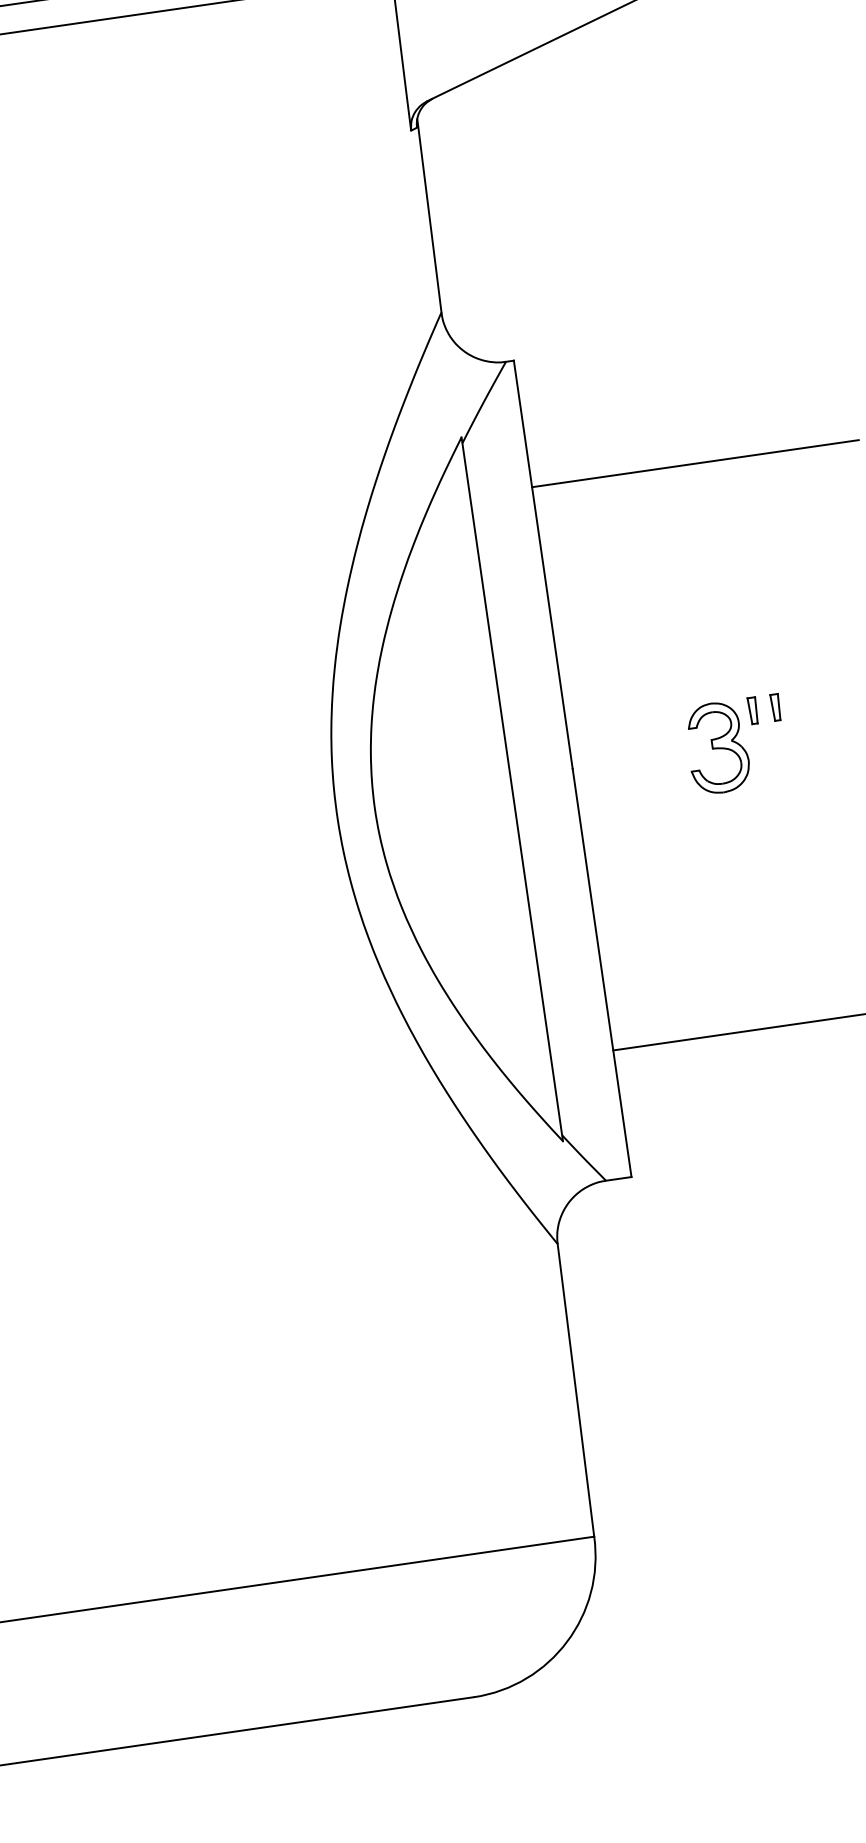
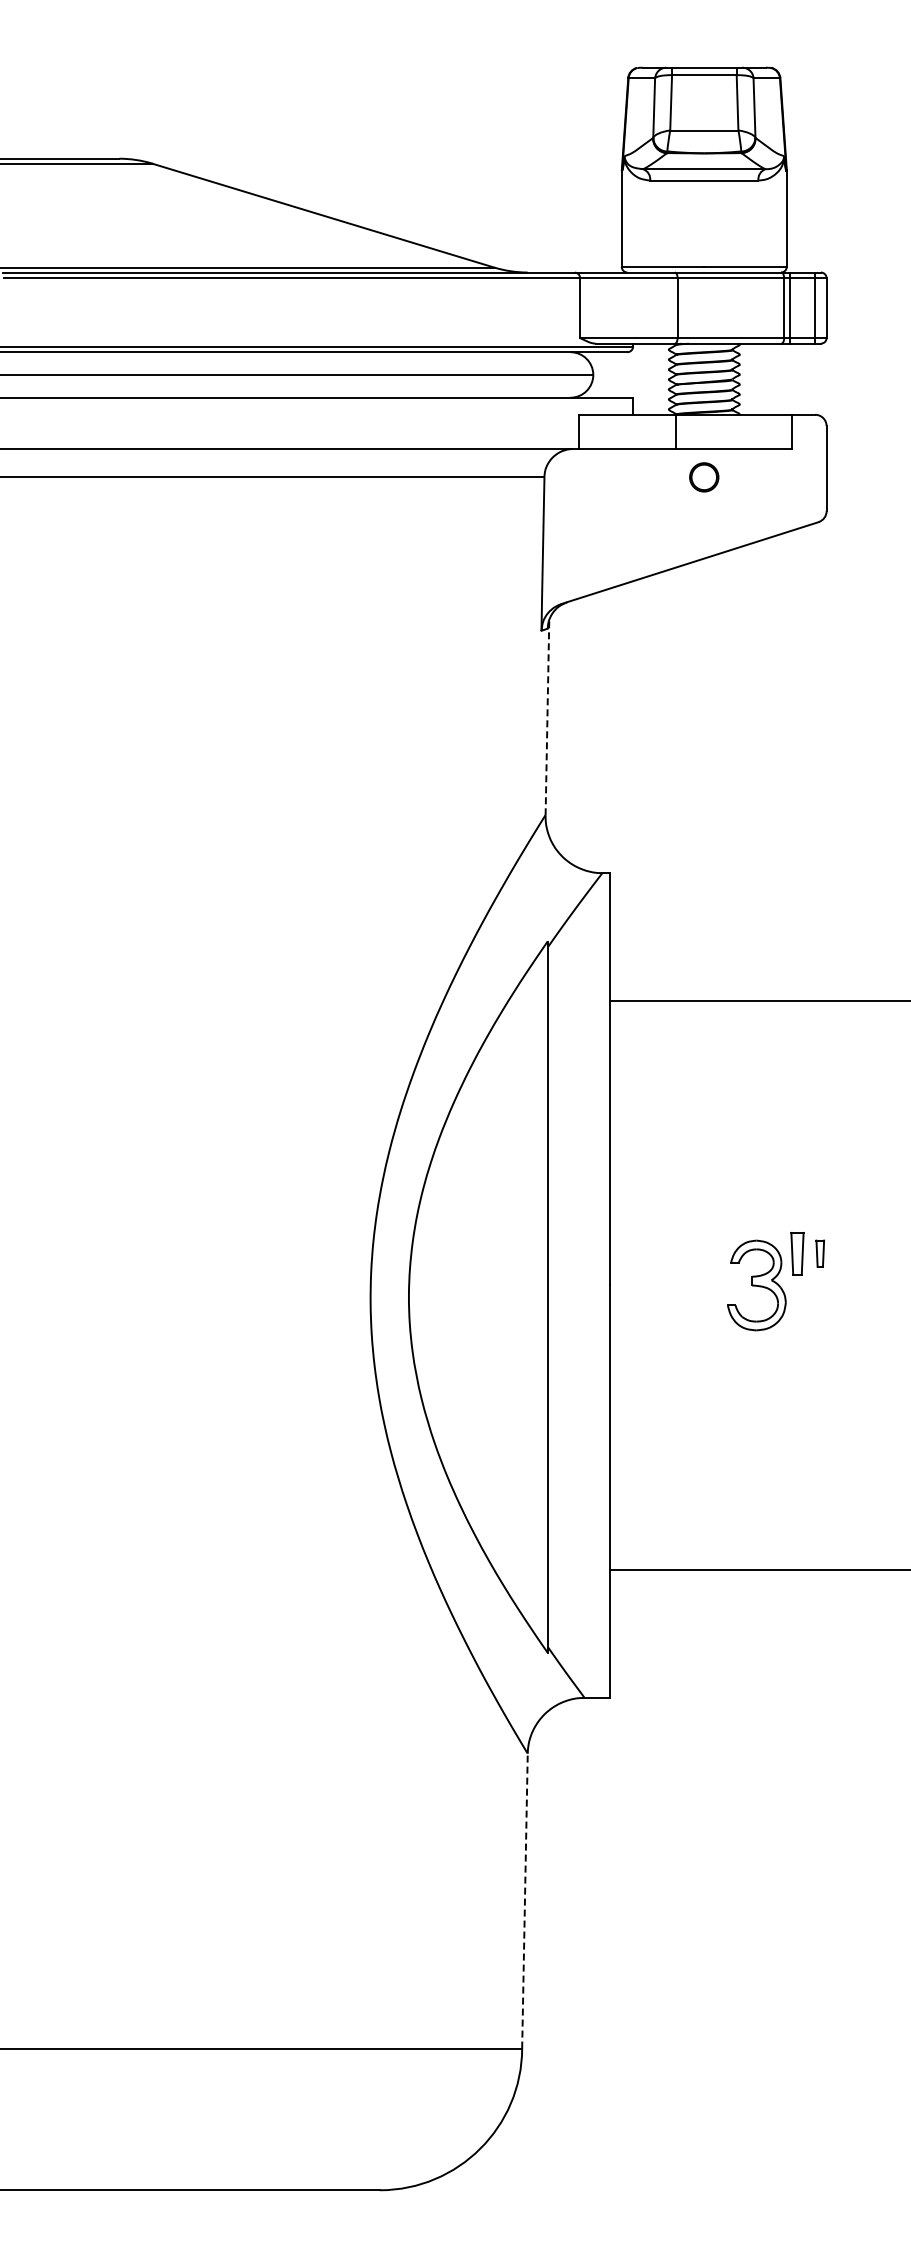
line: (429, 215) -> (547, 717), solid -> dashed
part: (752, 710) -> (796, 1253), size x1.6
line: (575, 1390) -> (524, 1901), solid -> dashed

